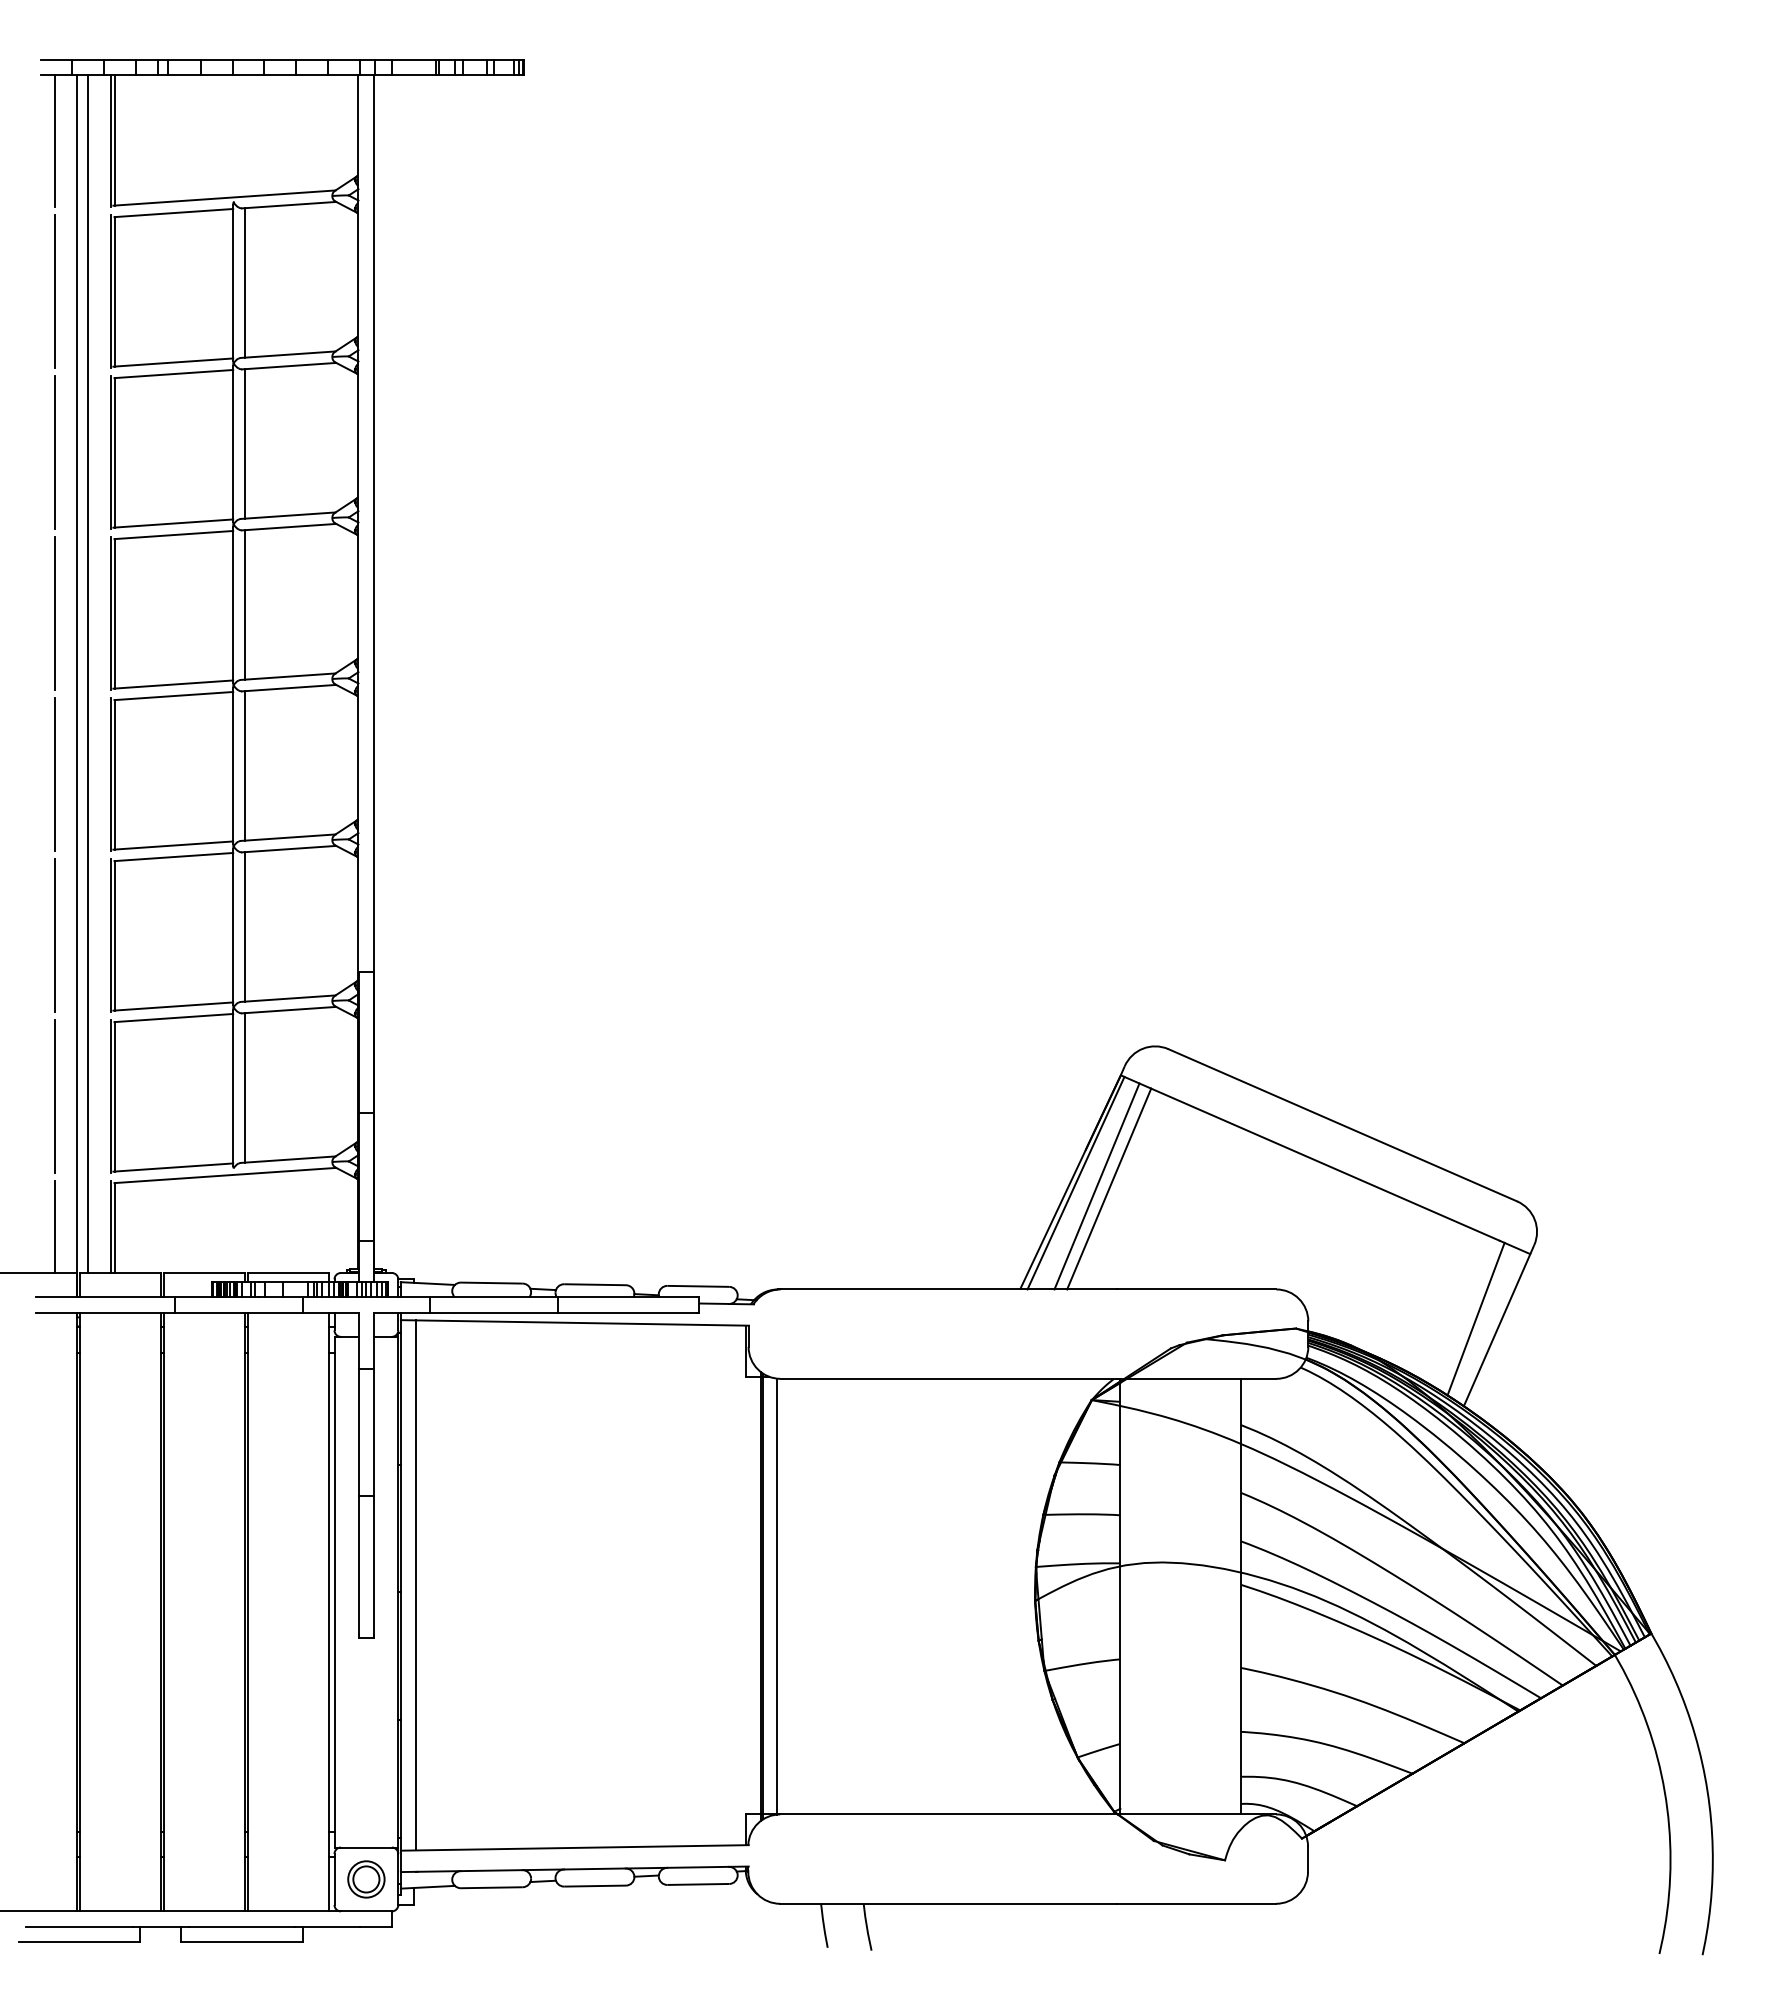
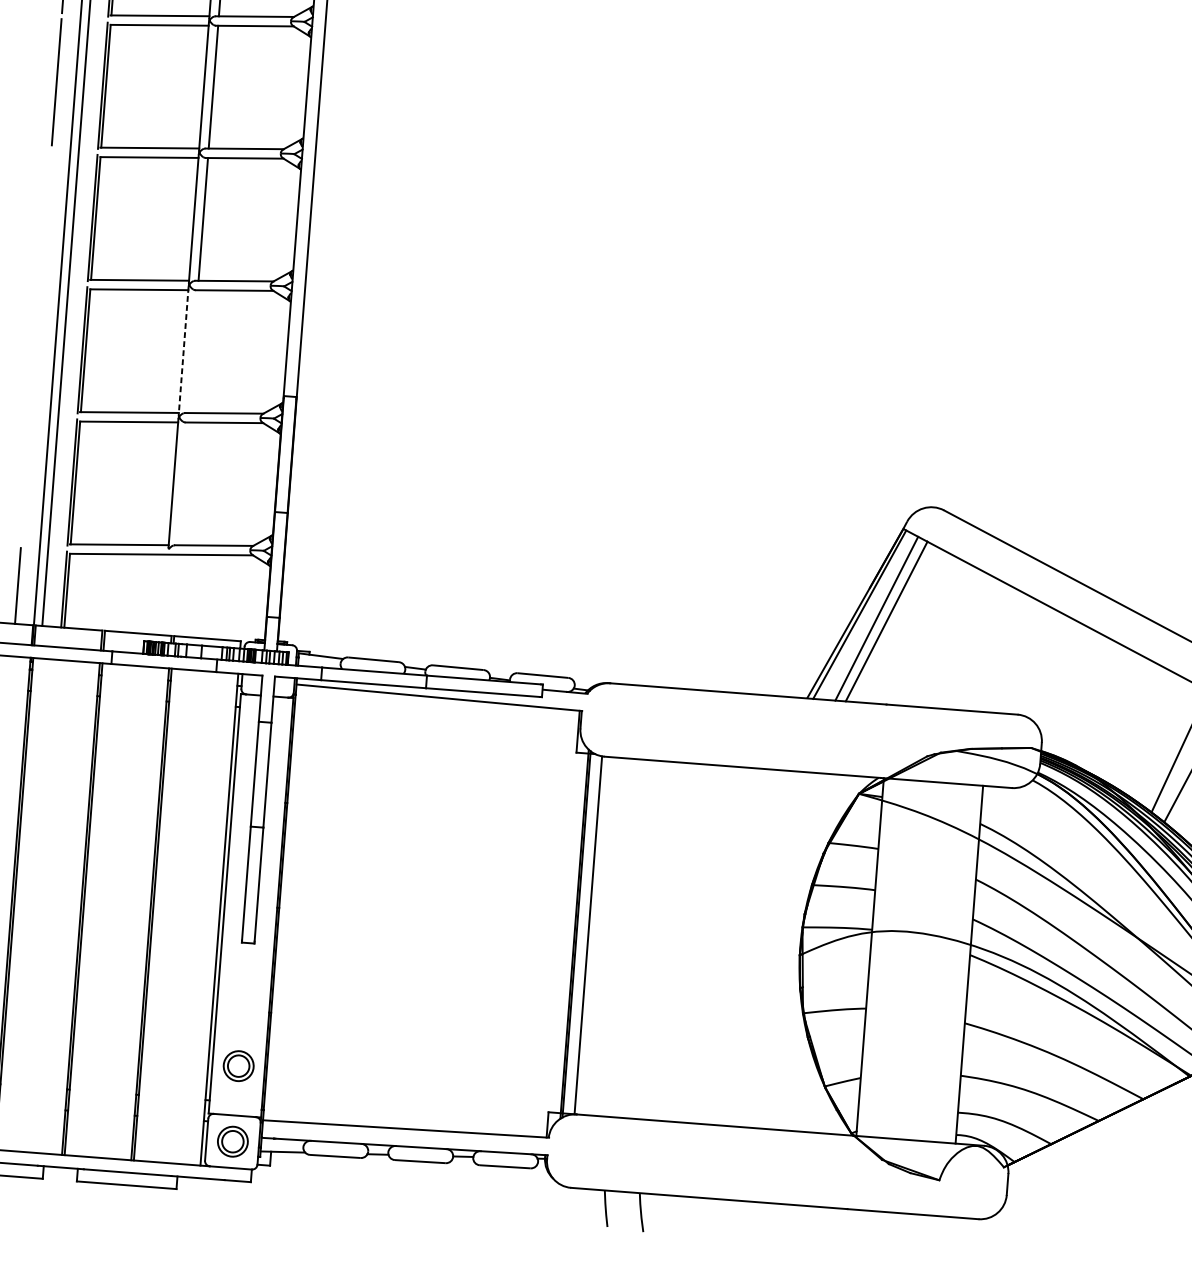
line: (54, 774) -> (46, 214), removed
line: (244, 926) -> (192, 351), removed
line: (233, 927) -> (183, 351), solid -> dashed
line: (54, 935) -> (36, 346), removed
line: (244, 1087) -> (182, 483), removed
line: (54, 1096) -> (26, 478), removed
line: (415, 1585) -> (291, 903), removed
part: (366, 1787) -> (238, 1066), added

